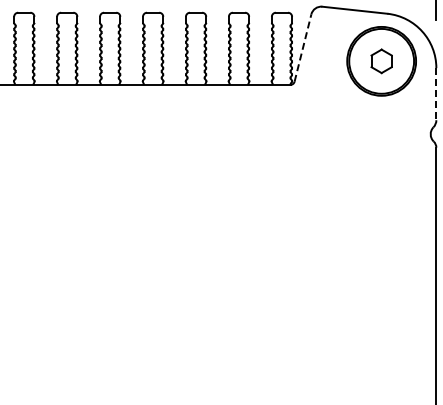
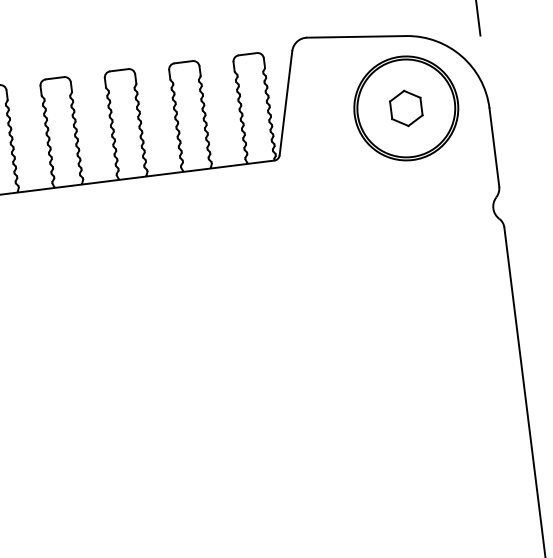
line: (302, 48) -> (285, 103), dashed -> solid
line: (436, 94) -> (494, 147), dashed -> solid

